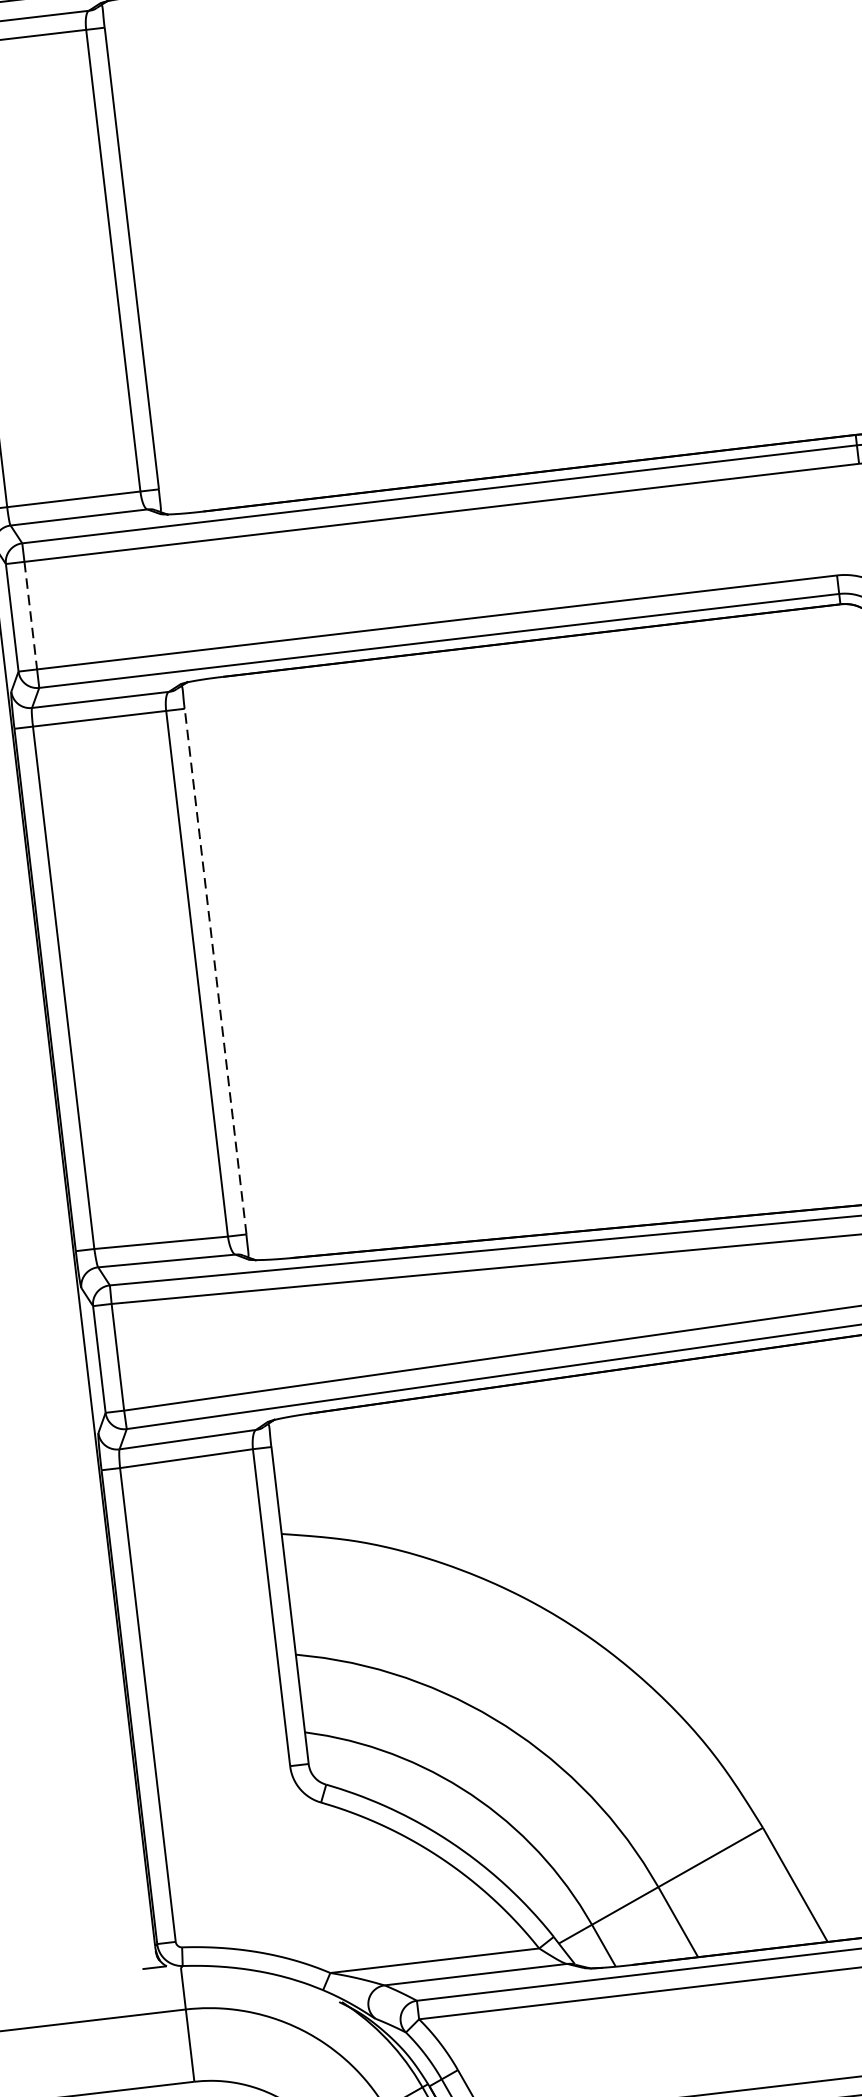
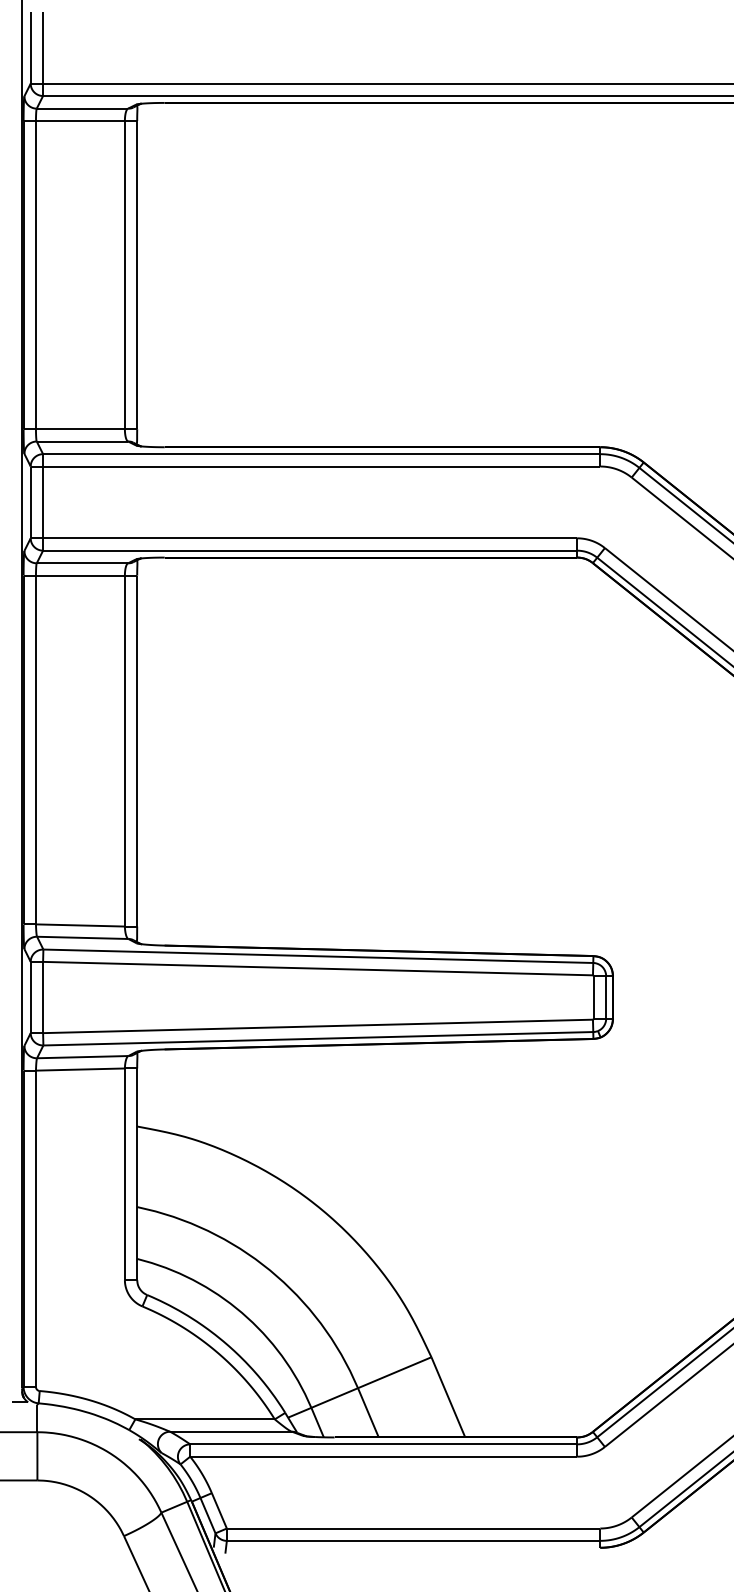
line: (31, 615) -> (43, 502), dashed -> solid
line: (216, 972) -> (137, 751), dashed -> solid

